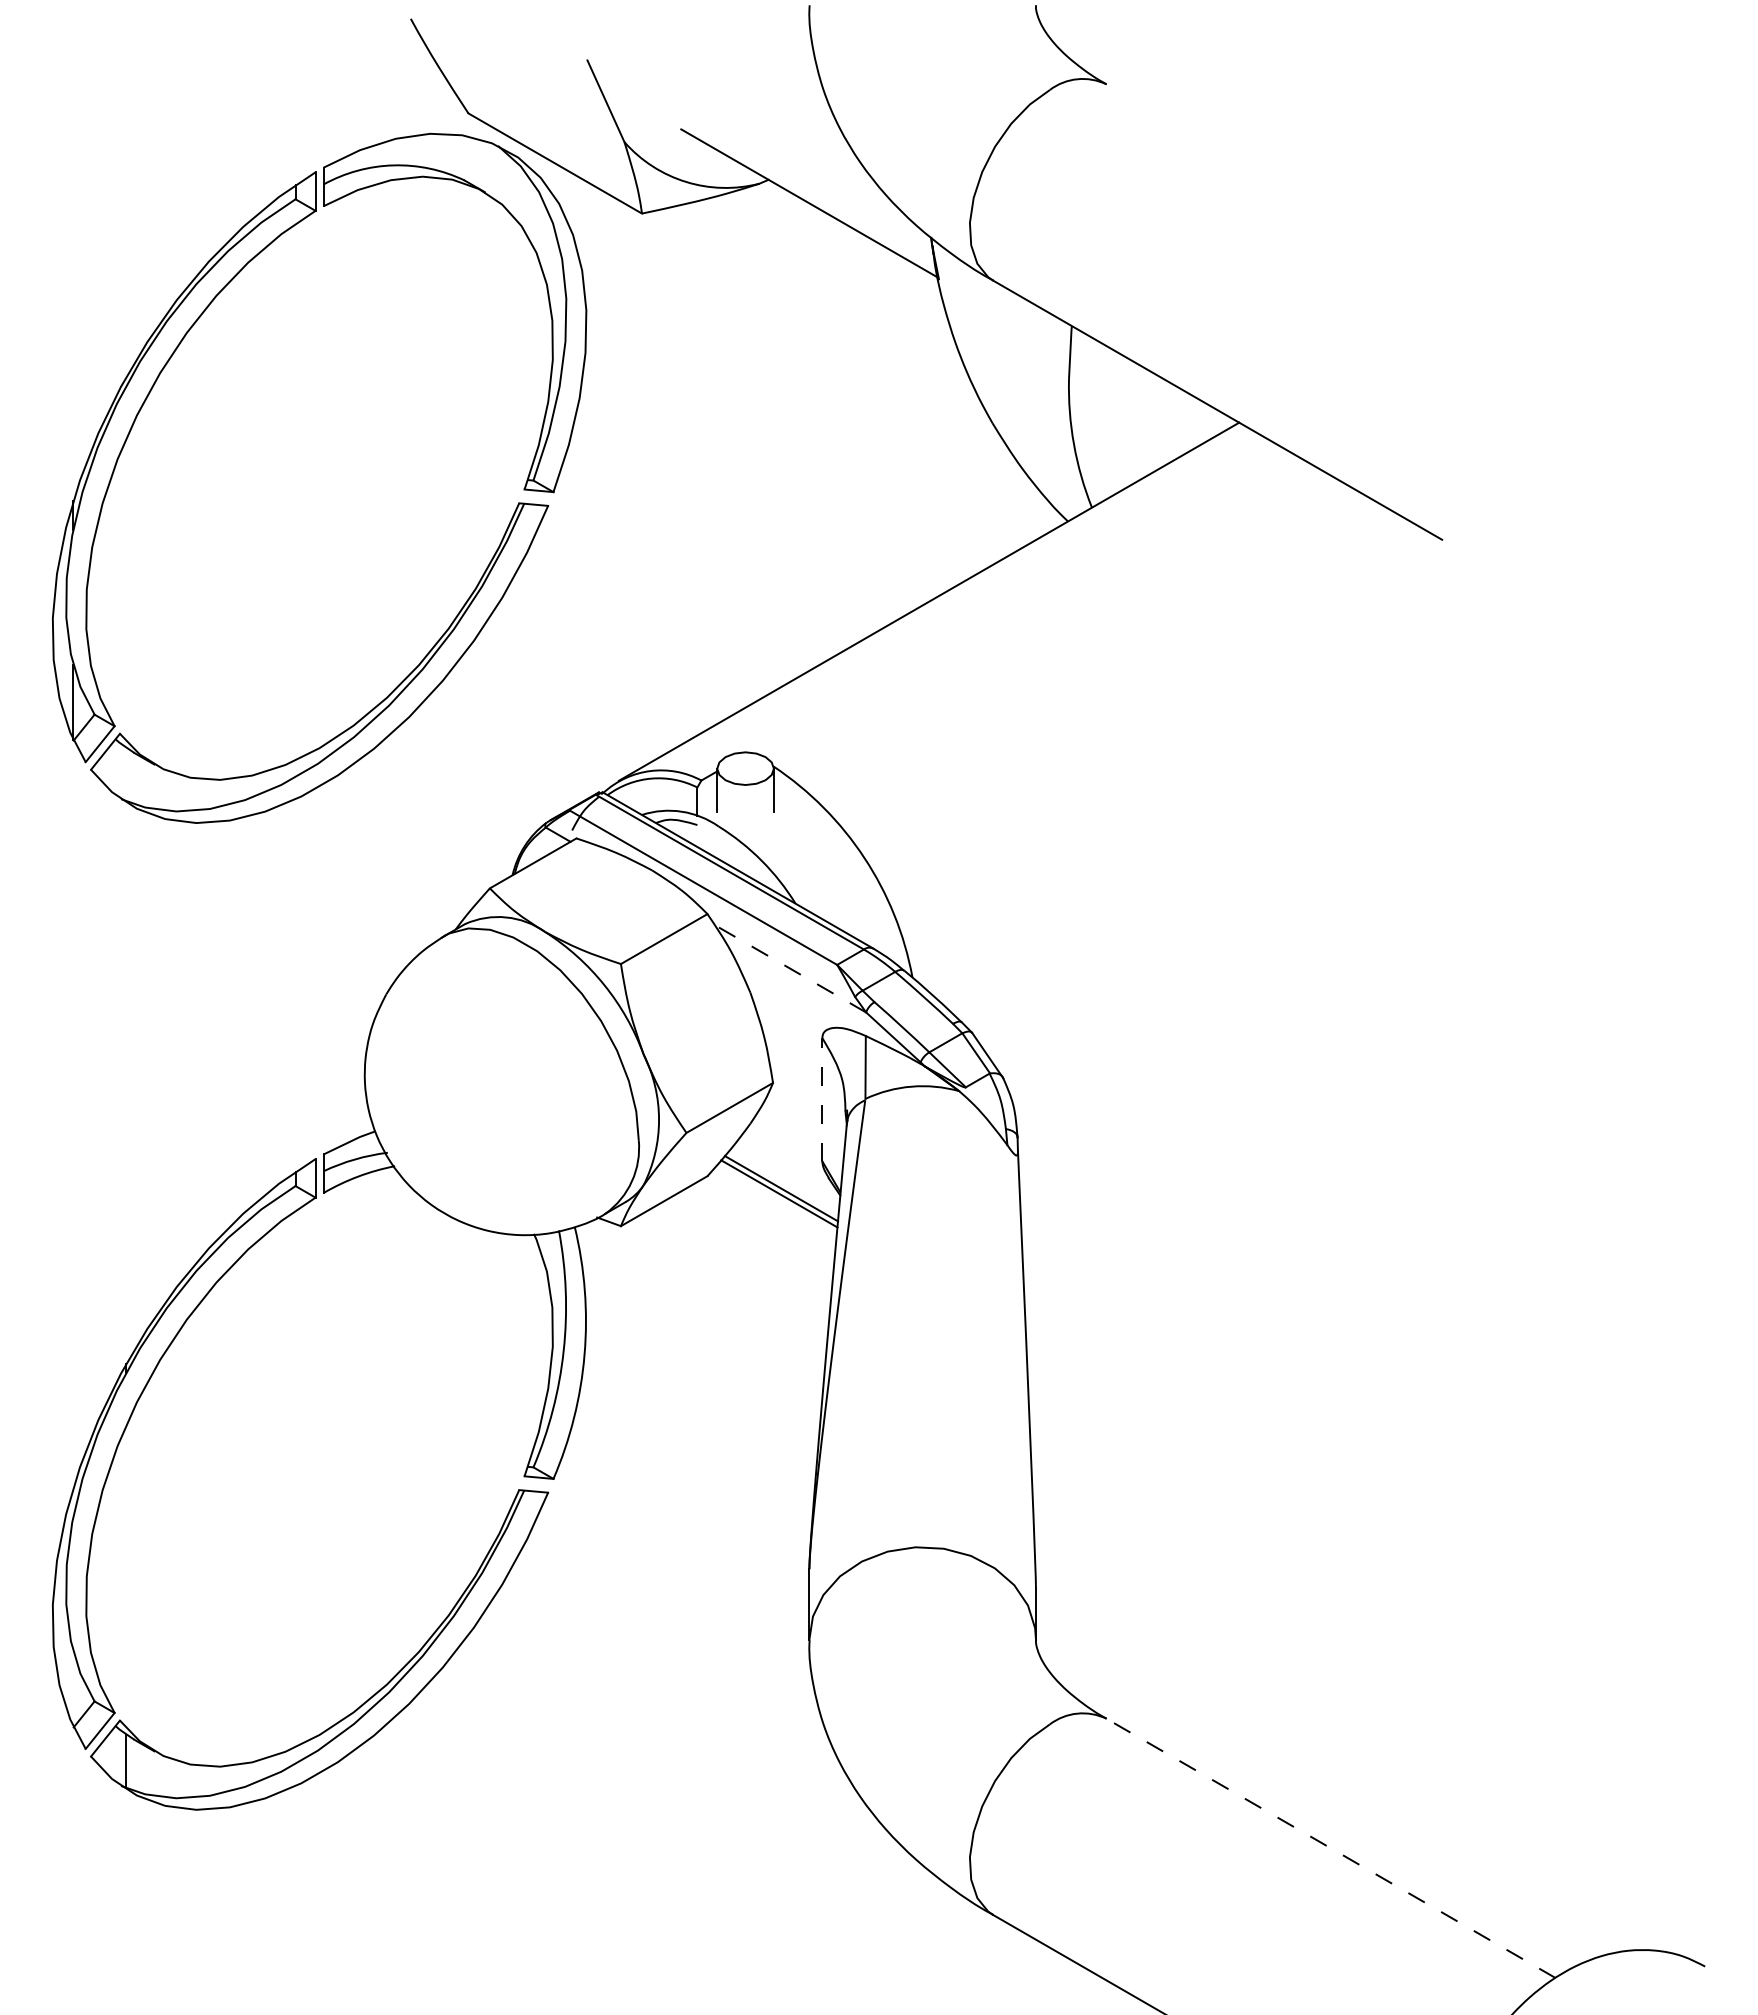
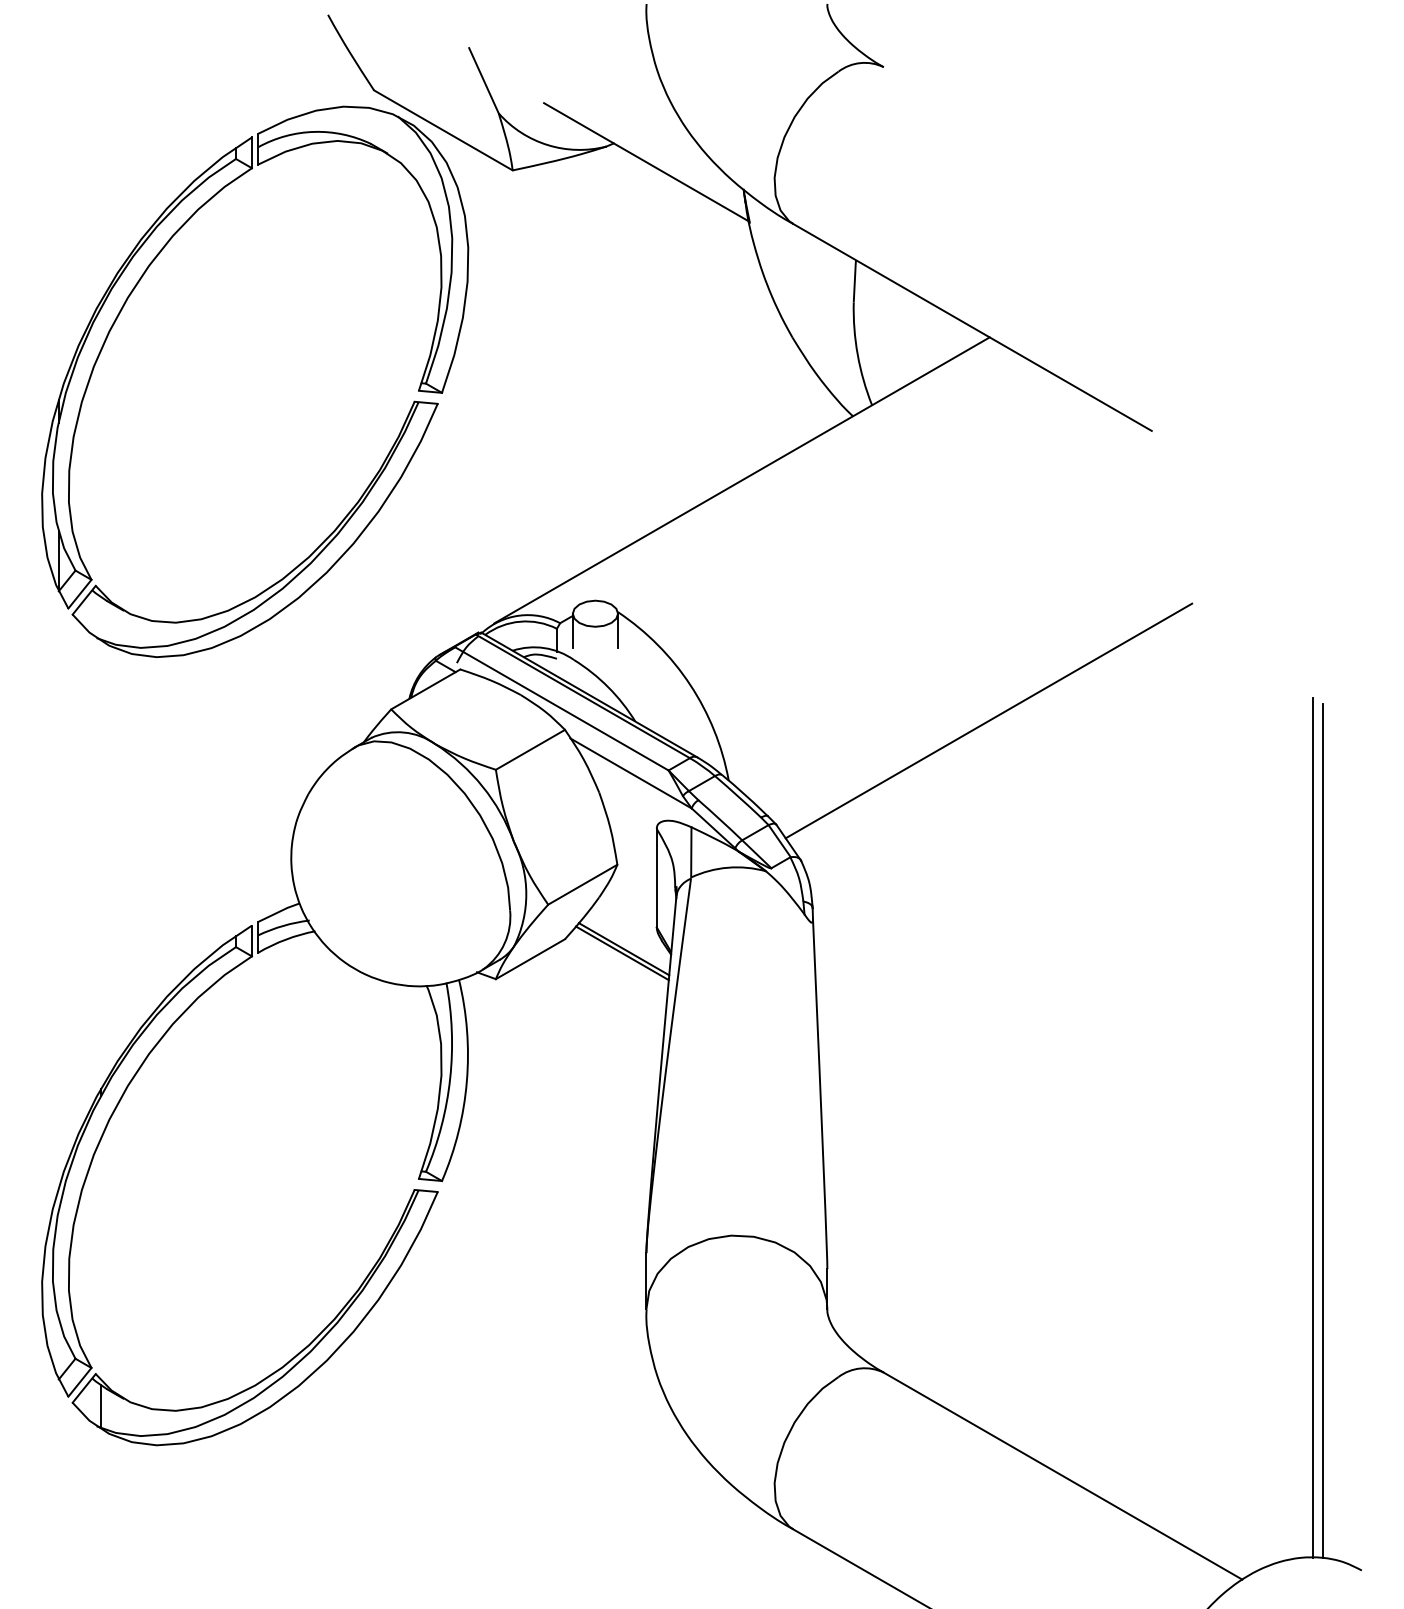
line: (1237, 902) -> (988, 720), added
line: (790, 968) -> (631, 773), dashed -> solid
line: (822, 1099) -> (656, 877), dashed -> solid
line: (1644, 1411) -> (1313, 1127), added
line: (1656, 1415) -> (1322, 1130), added
line: (1330, 1848) -> (1062, 1476), dashed -> solid

